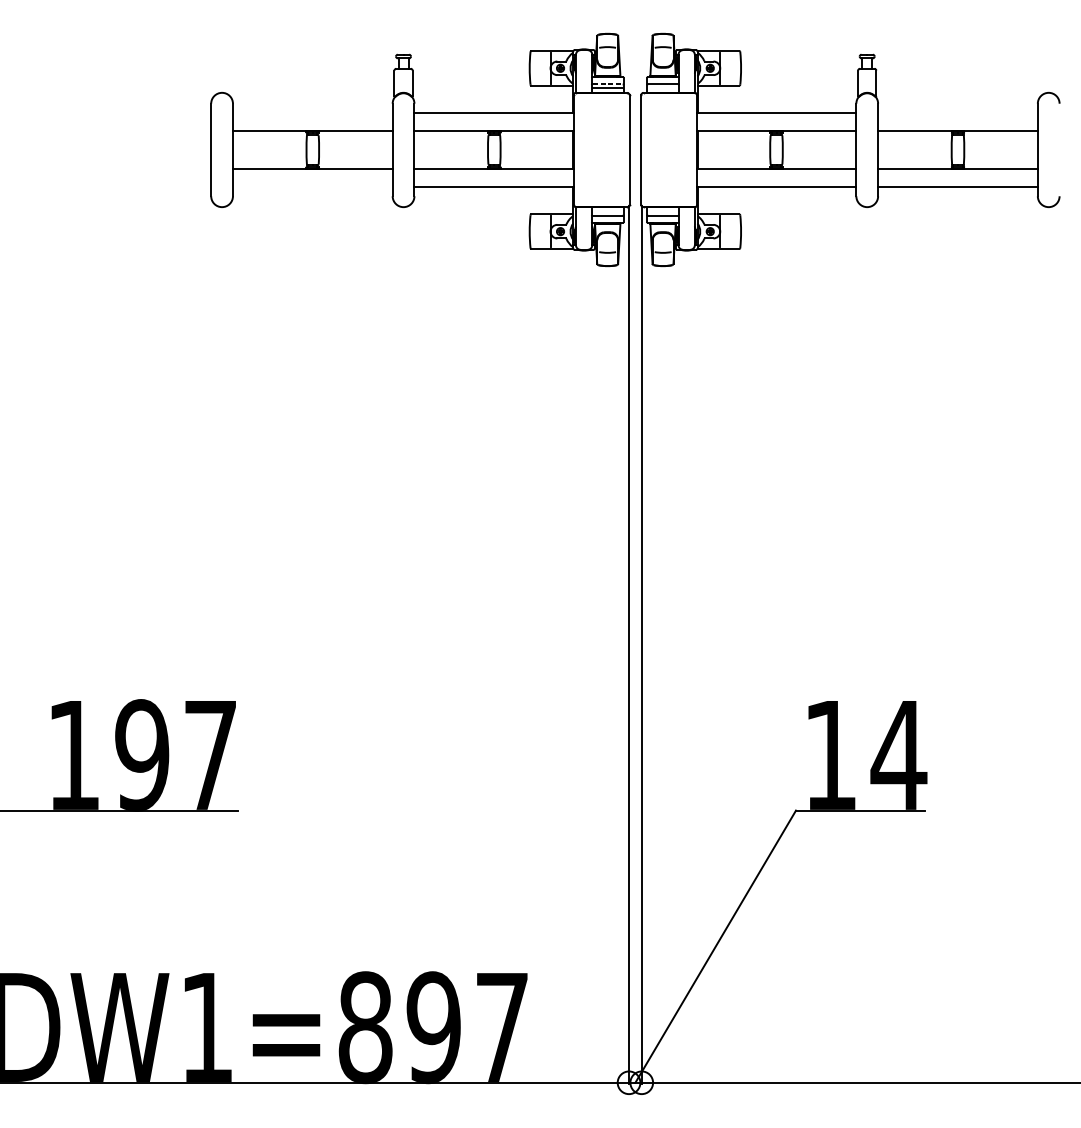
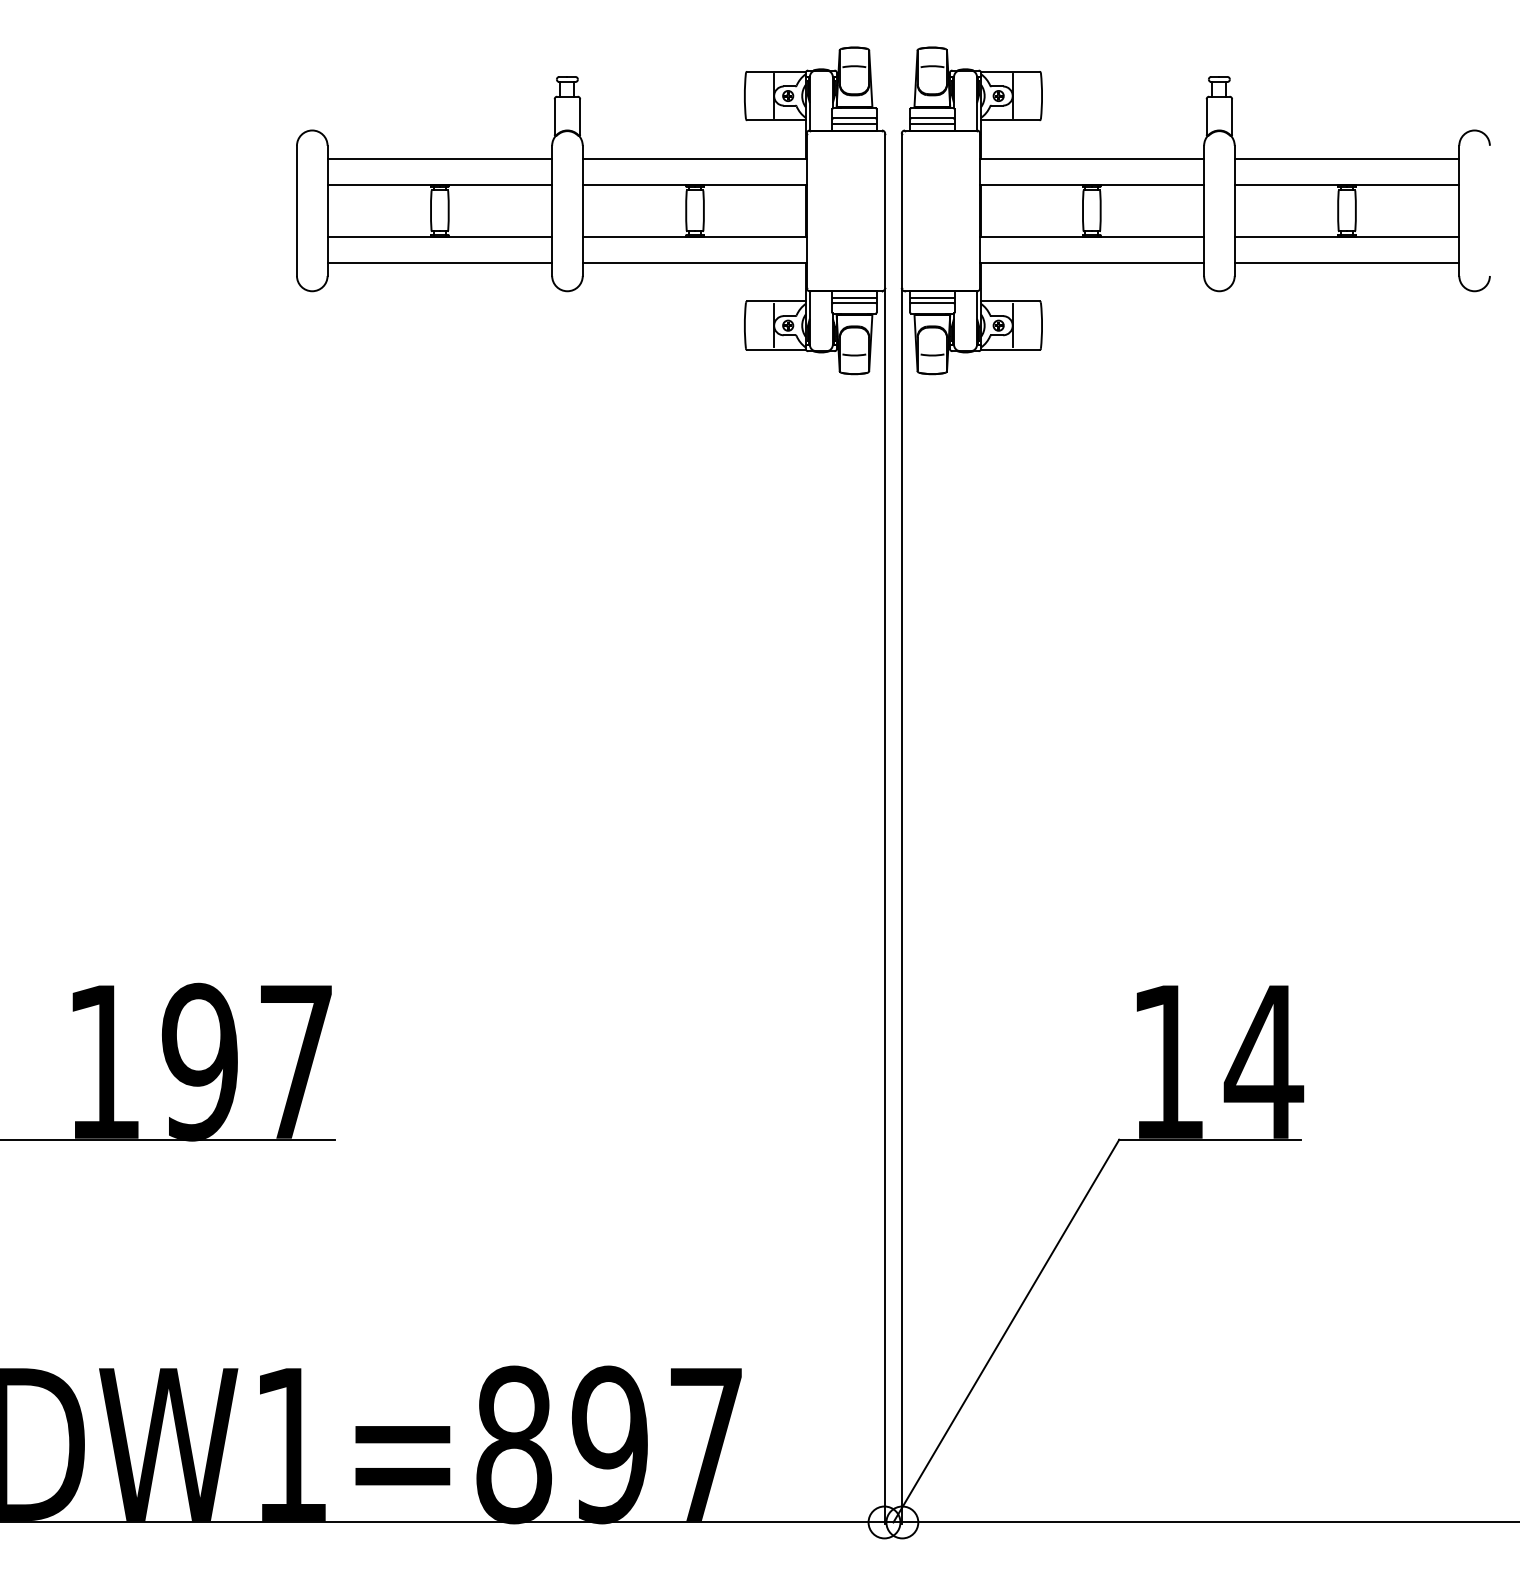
line: (608, 84) -> (855, 118), dashed -> solid
line: (663, 88) -> (932, 124), added
line: (312, 113) -> (439, 159), added
line: (957, 113) -> (1346, 159), added
line: (312, 186) -> (439, 262), added
line: (607, 211) -> (854, 297), added
line: (663, 211) -> (932, 297), added

